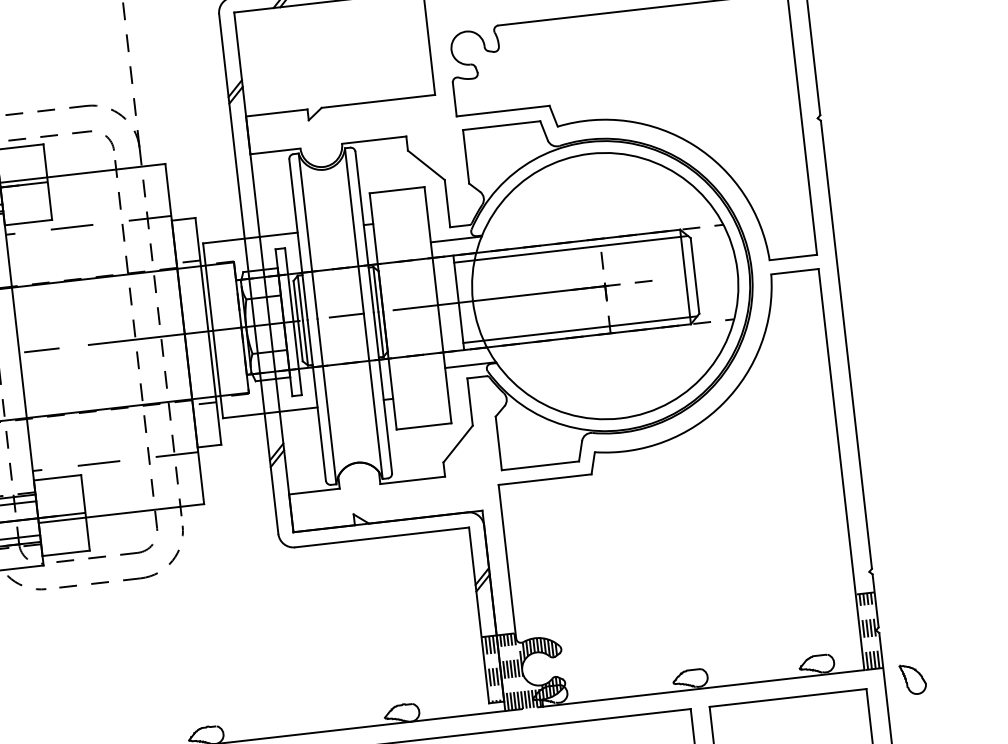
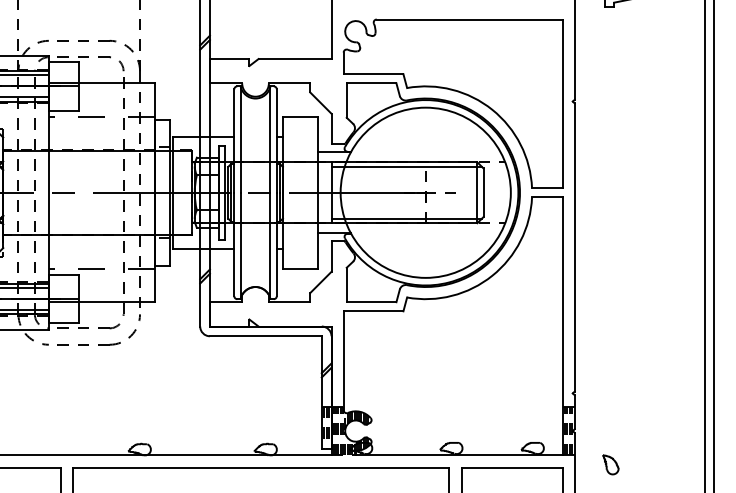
part: (912, 678) -> (610, 464), moved

